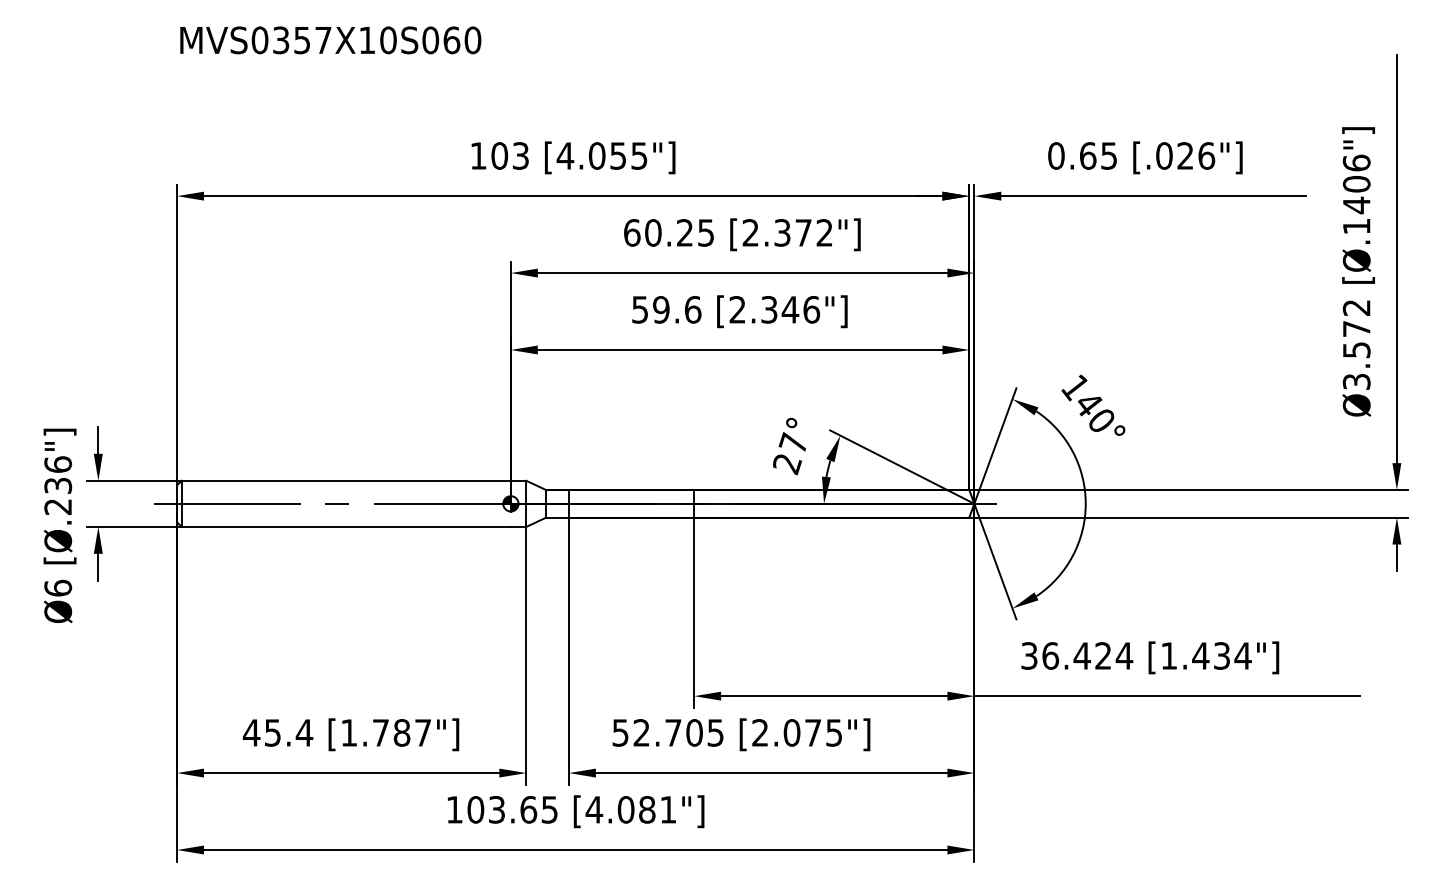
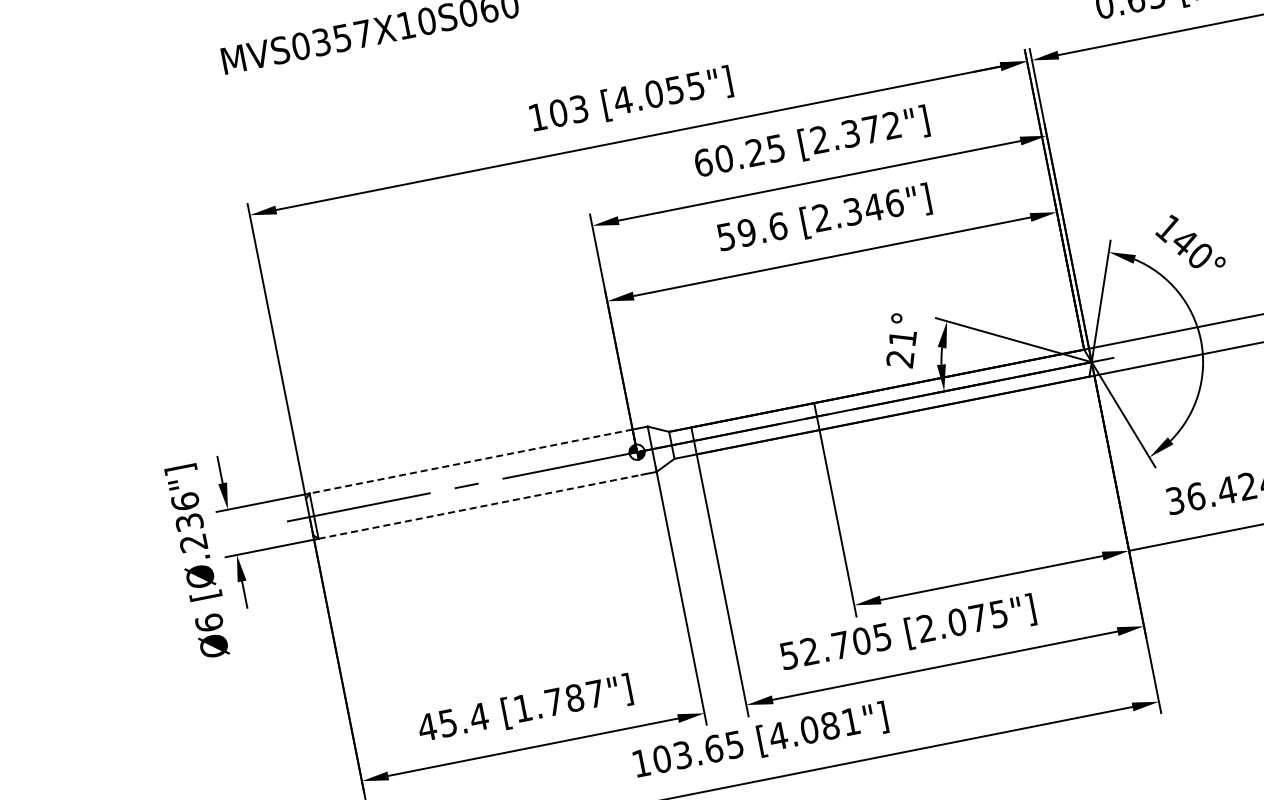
text: (793, 442) -> (902, 337), 27° -> 21°
line: (346, 480) -> (471, 461), solid -> dashed
line: (346, 526) -> (480, 506), solid -> dashed

